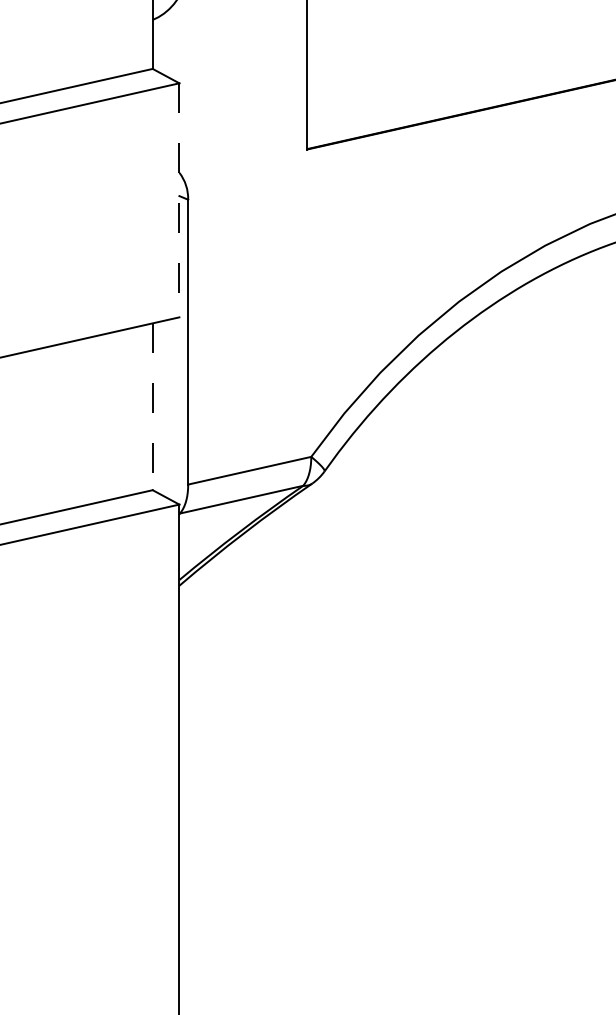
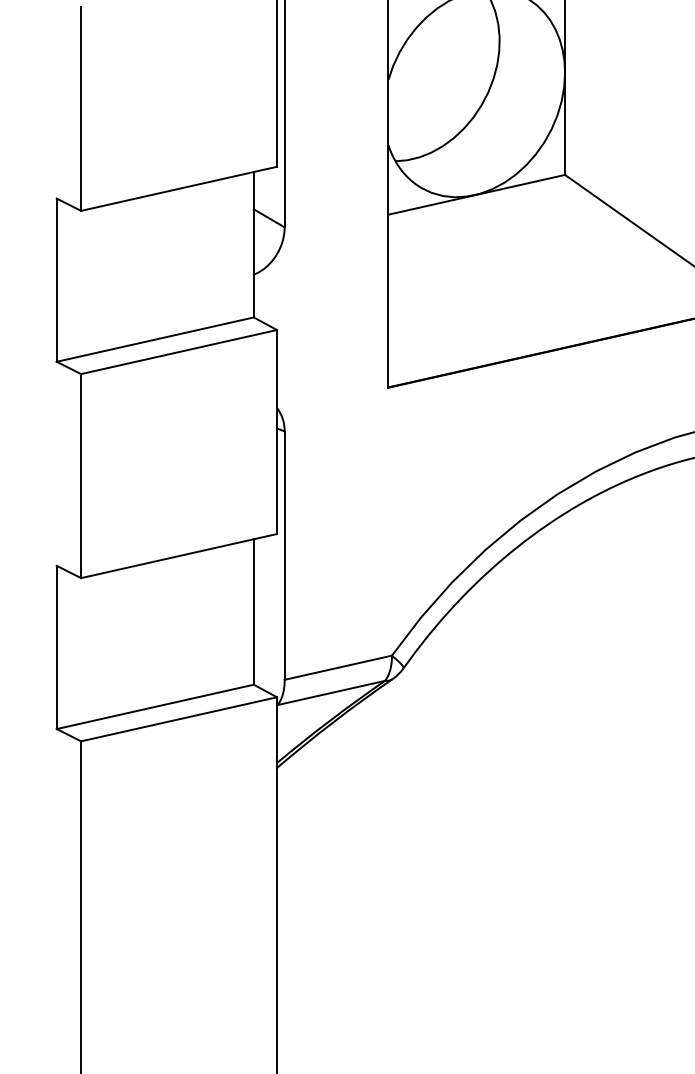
line: (179, 200) -> (277, 432), dashed -> solid
line: (152, 407) -> (253, 612), dashed -> solid

